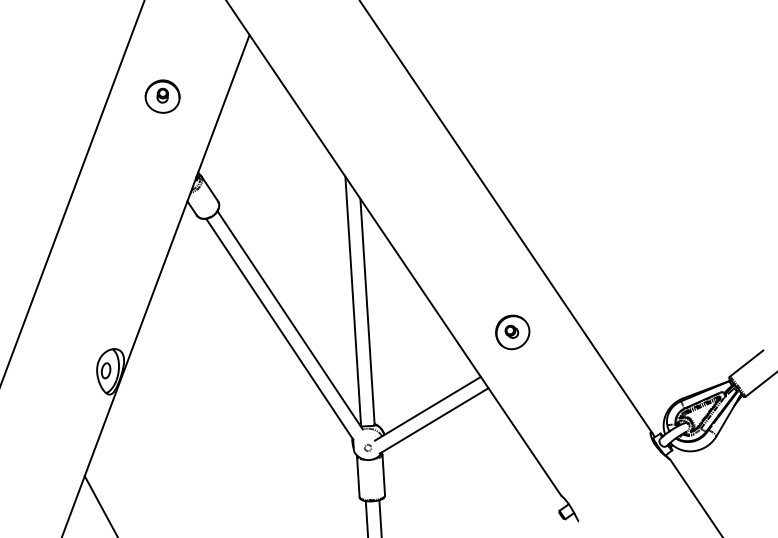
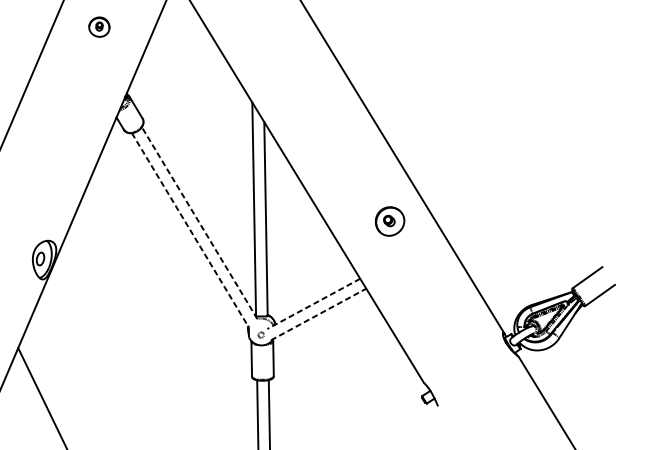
part: (162, 96) -> (99, 27), size x0.7
line: (290, 320) -> (199, 223), solid -> dashed
line: (279, 329) -> (190, 230), solid -> dashed
part: (512, 332) -> (389, 221), moved
line: (427, 408) -> (313, 303), solid -> dashed
line: (434, 420) -> (318, 314), solid -> dashed

